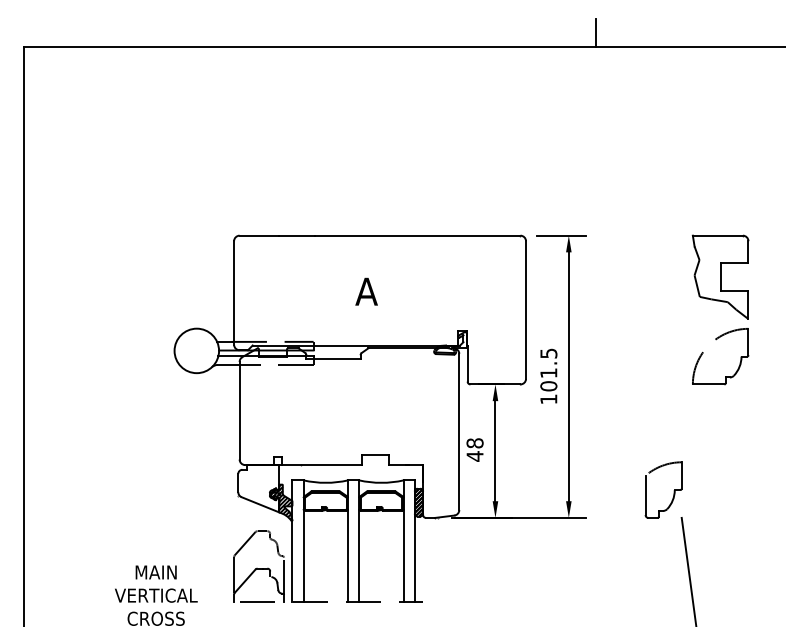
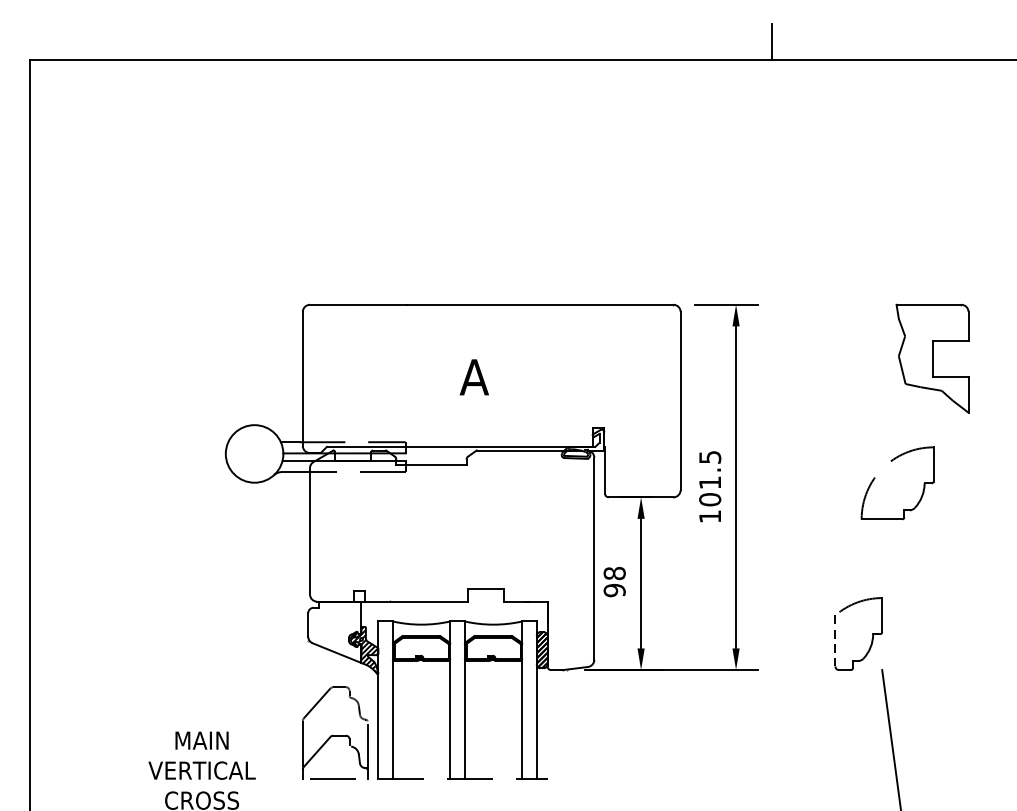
part: (716, 340) -> (892, 462), moved
text: (474, 456) -> (613, 590), 48 -> 98
line: (645, 495) -> (835, 641), solid -> dashed

